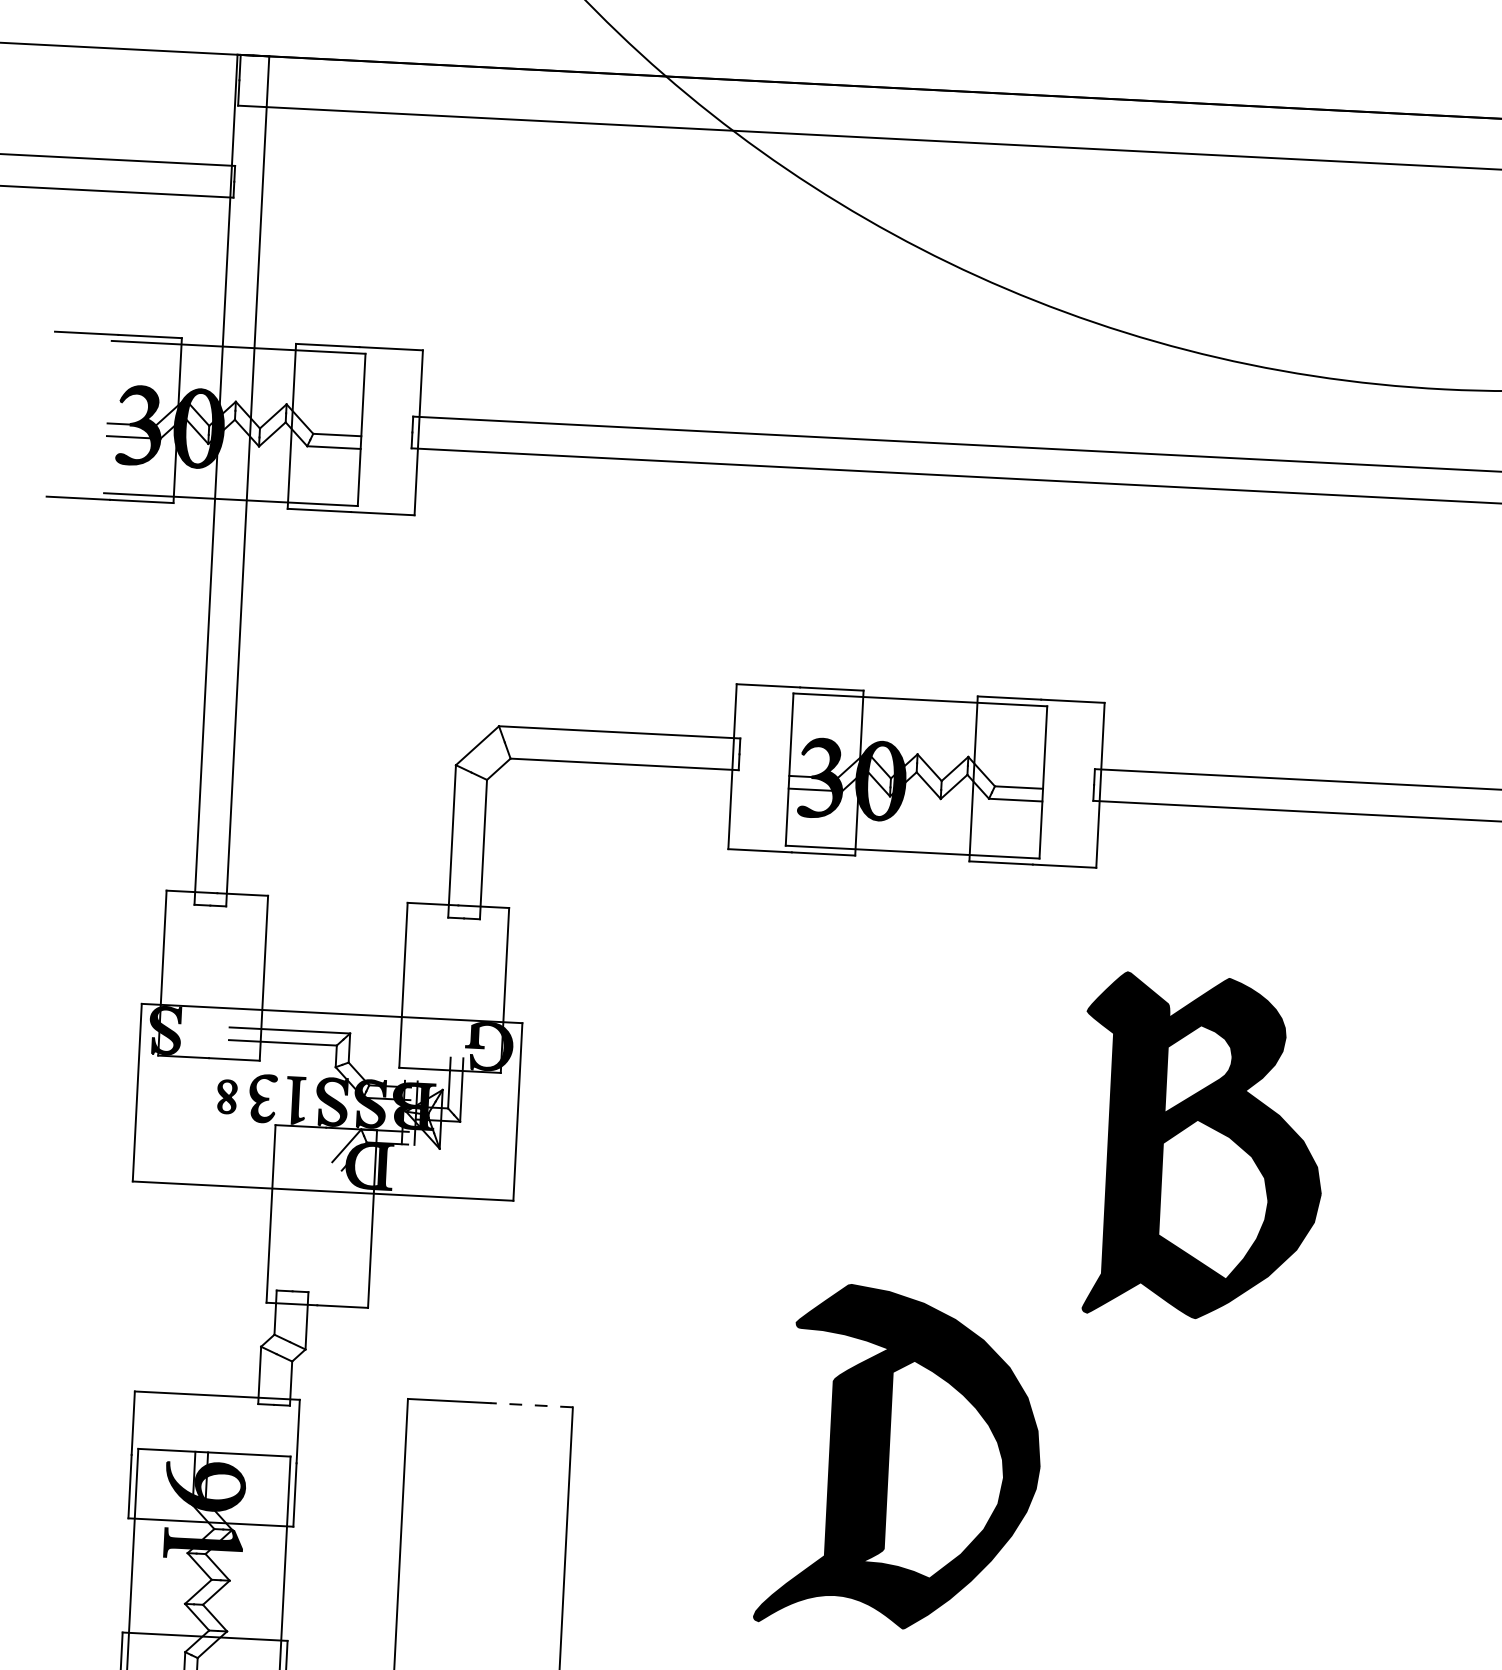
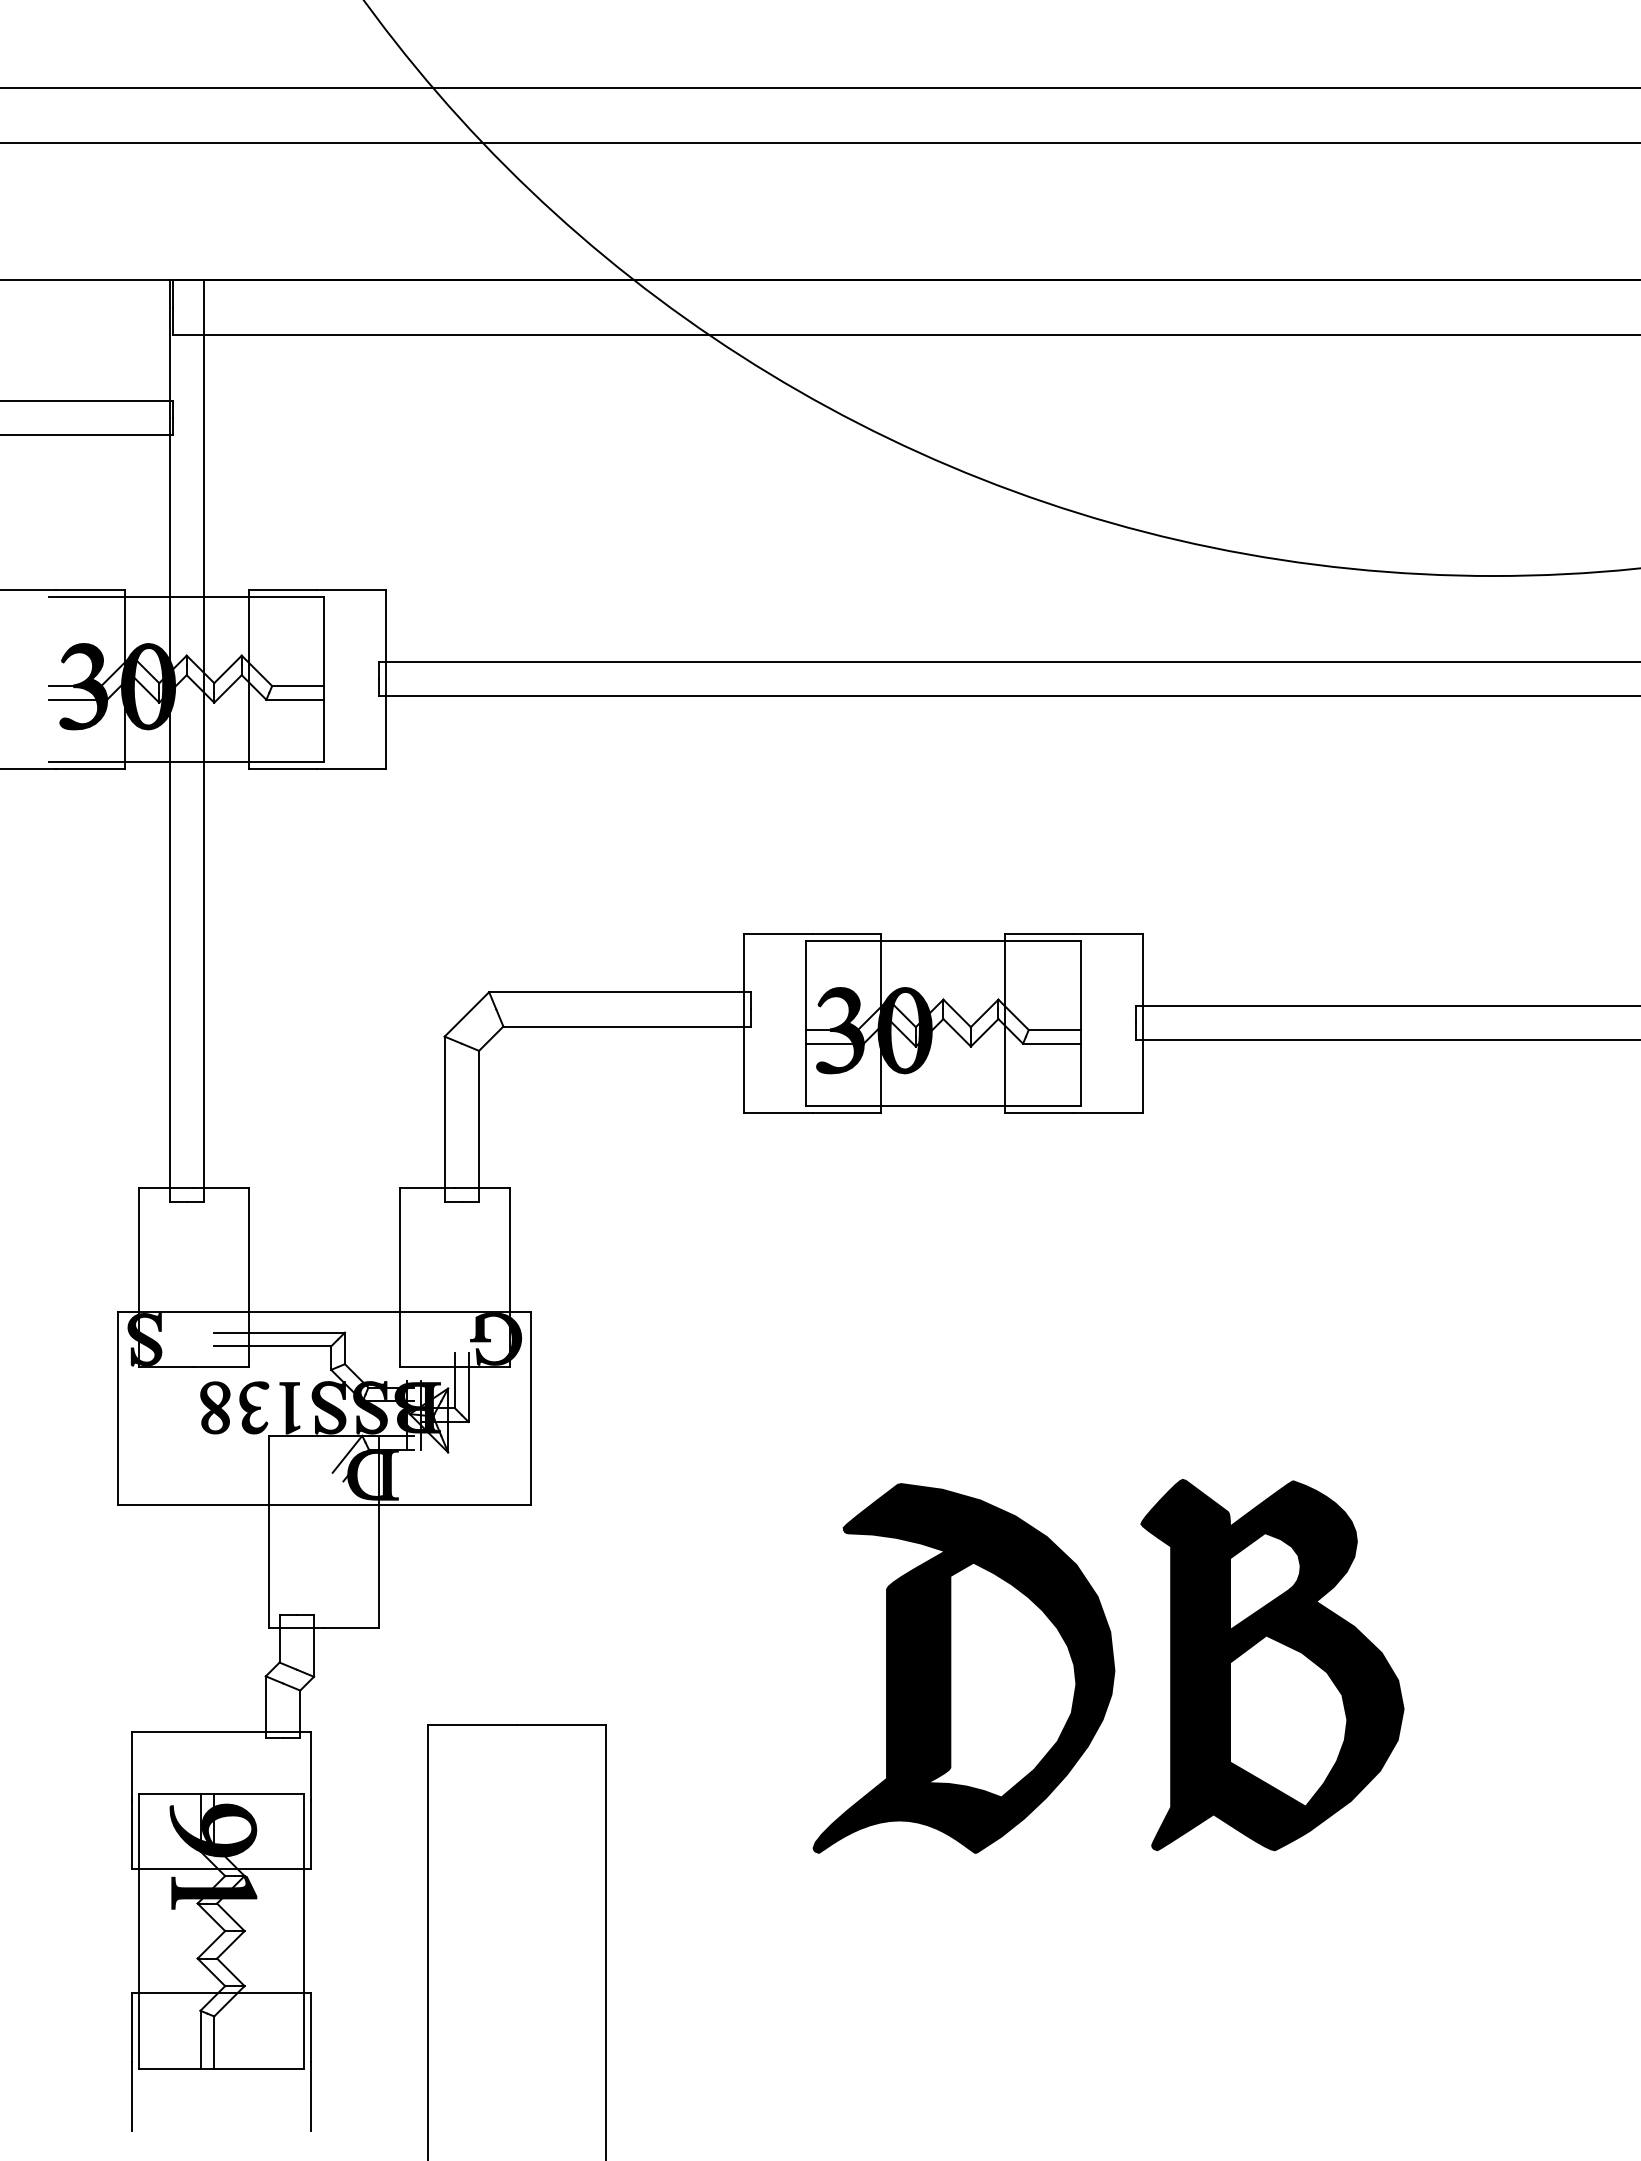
part: (227, 1096) -> (215, 1407), size x1.43
part: (1201, 1147) -> (1272, 1665), moved
line: (531, 1405) -> (561, 1724), dashed -> solid
part: (900, 1457) -> (963, 1668), moved

